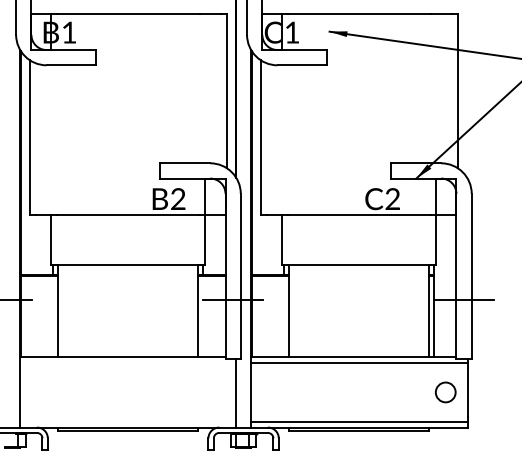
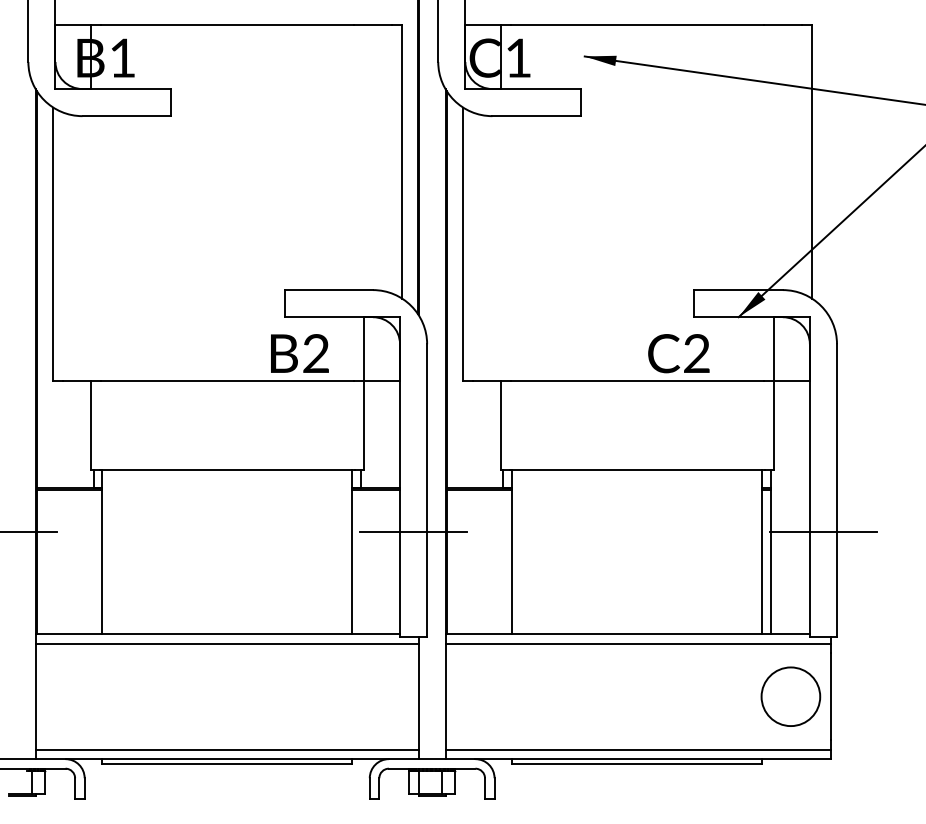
line: (128, 362) -> (227, 643), added
circle: (445, 391) -> (790, 695), size x1.67
line: (128, 422) -> (227, 750), added

